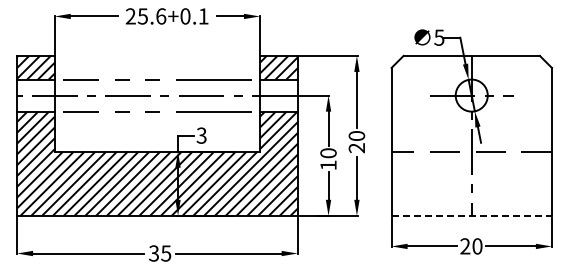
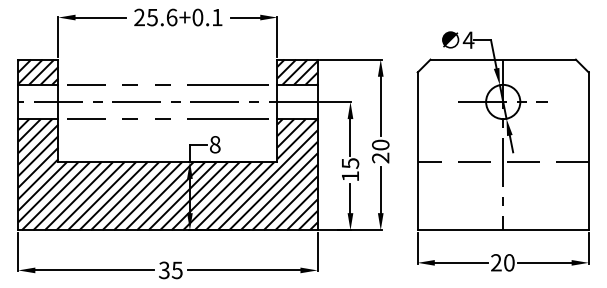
text: (438, 37) -> (467, 40), 5 -> 4
text: (201, 135) -> (214, 144), 3 -> 8
text: (328, 153) -> (350, 163), 10 -> 15
line: (472, 215) -> (504, 229), dashed -> solid

